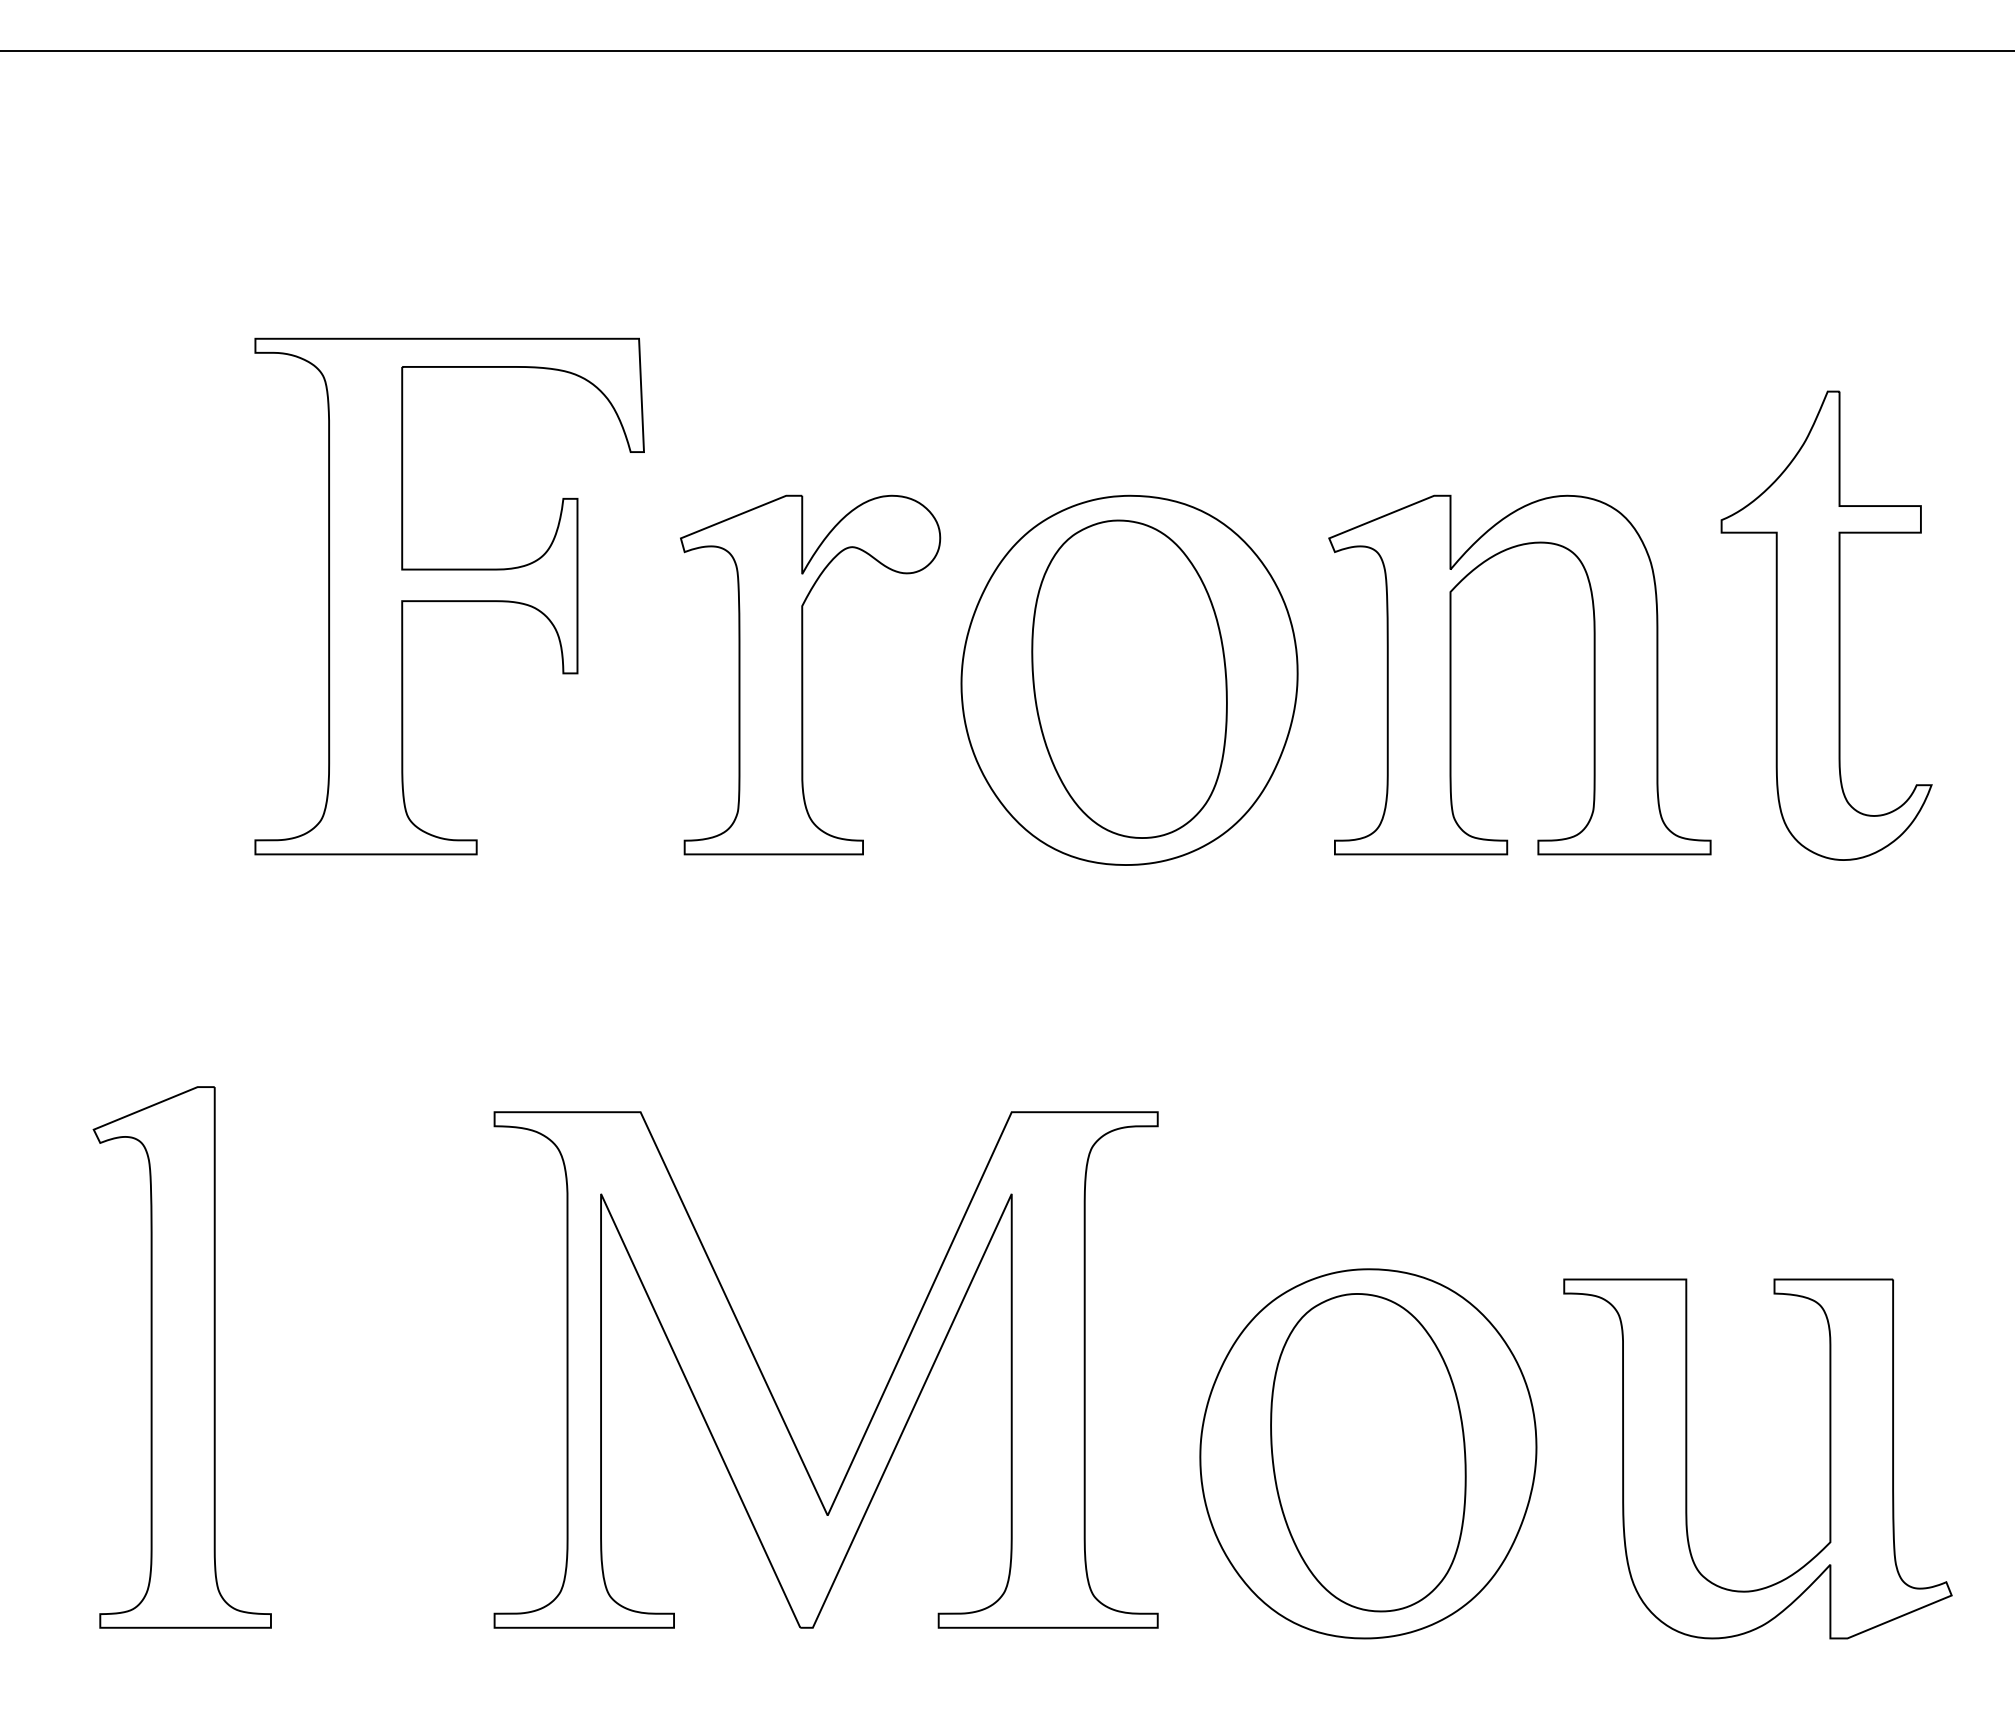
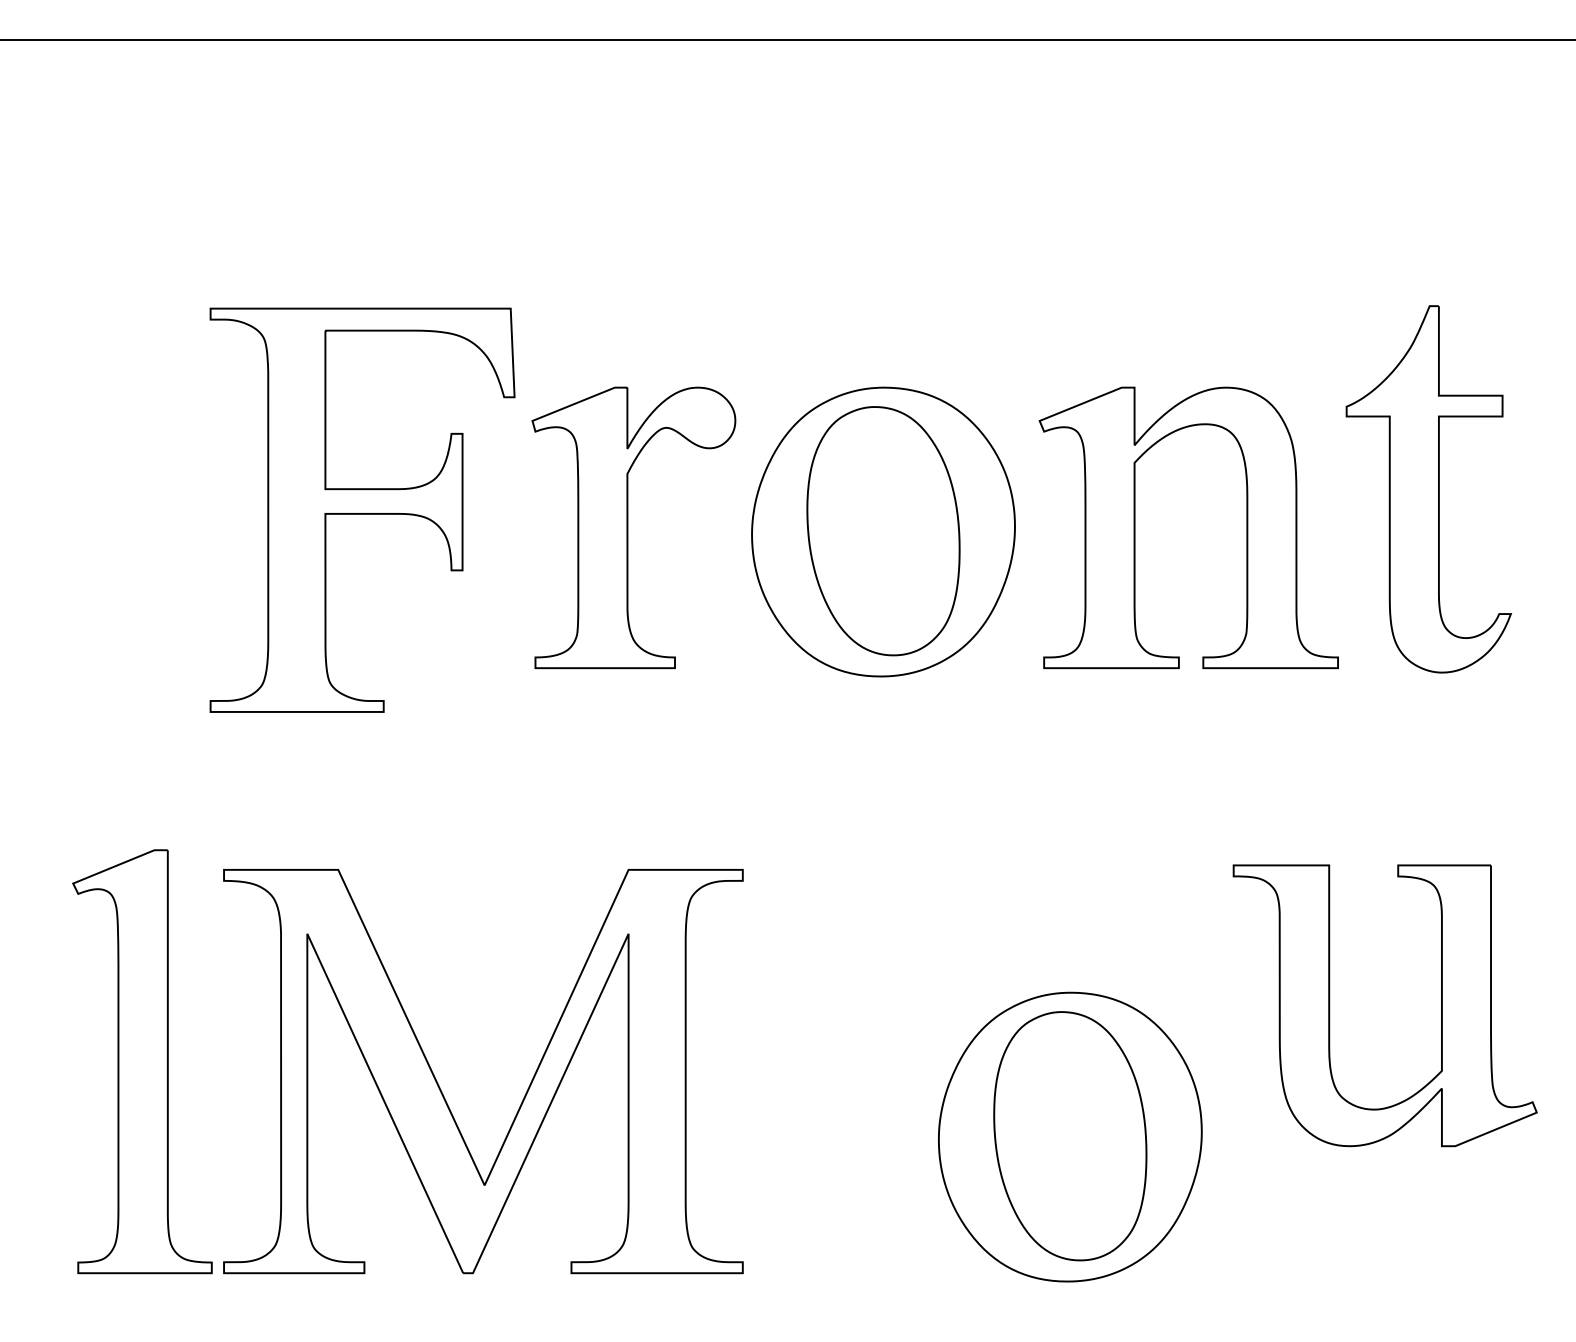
part: (449, 596) -> (362, 510), moved
part: (772, 1393) -> (441, 1089), moved
part: (1687, 1458) -> (1330, 1005), moved

